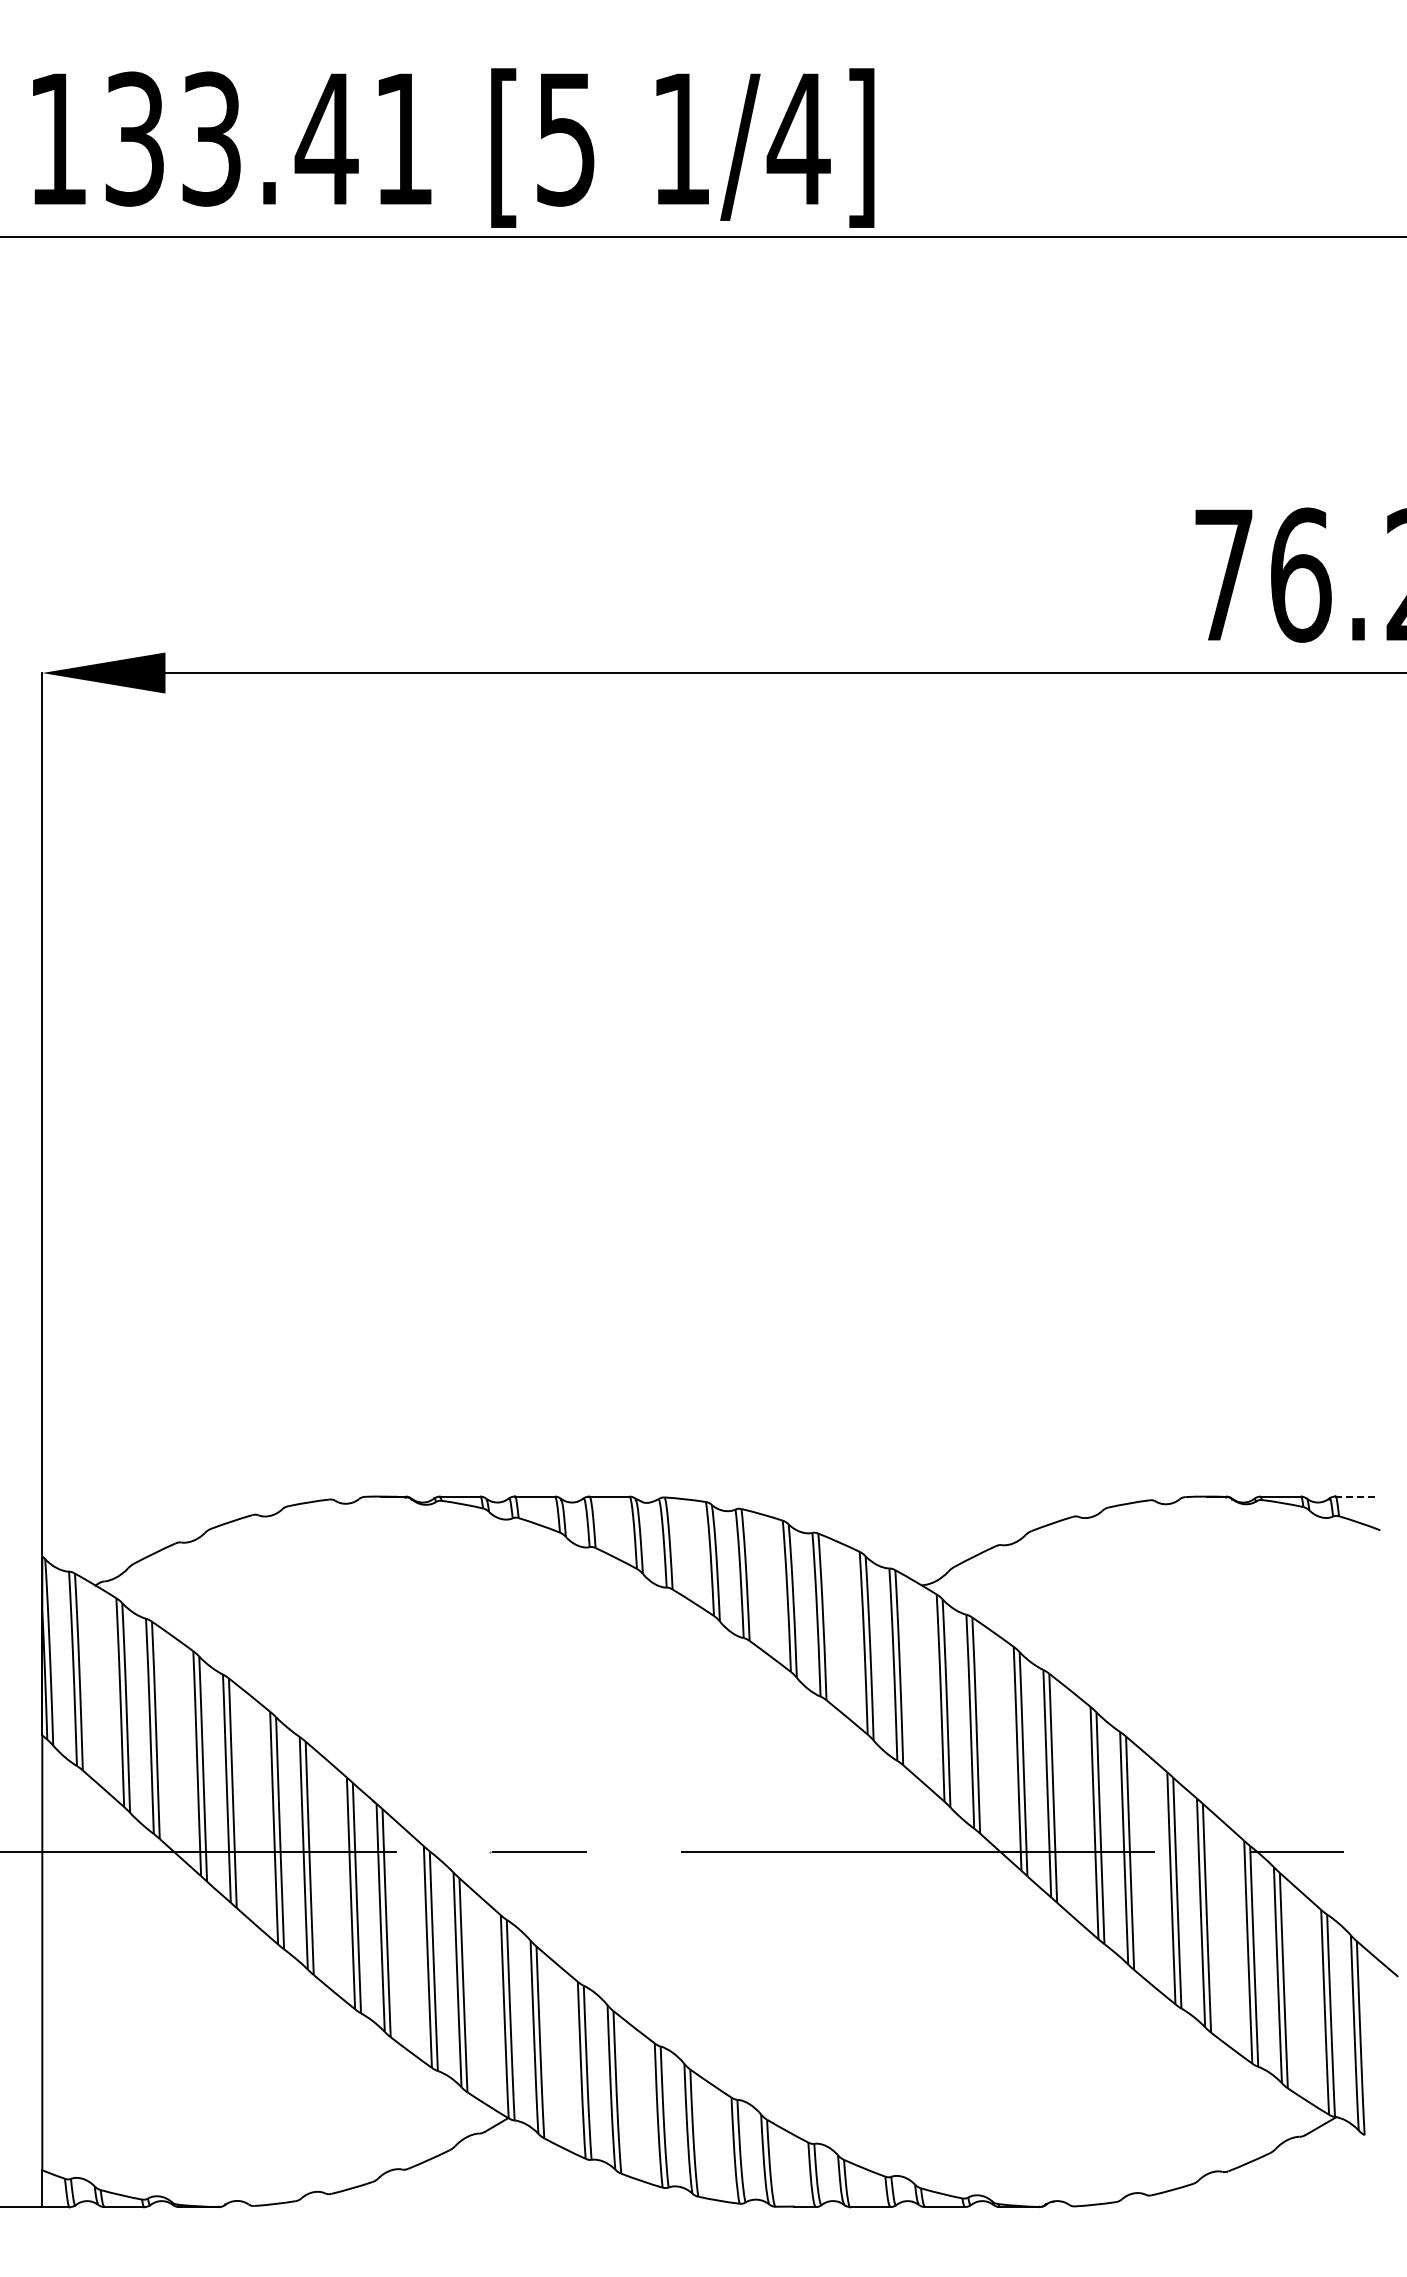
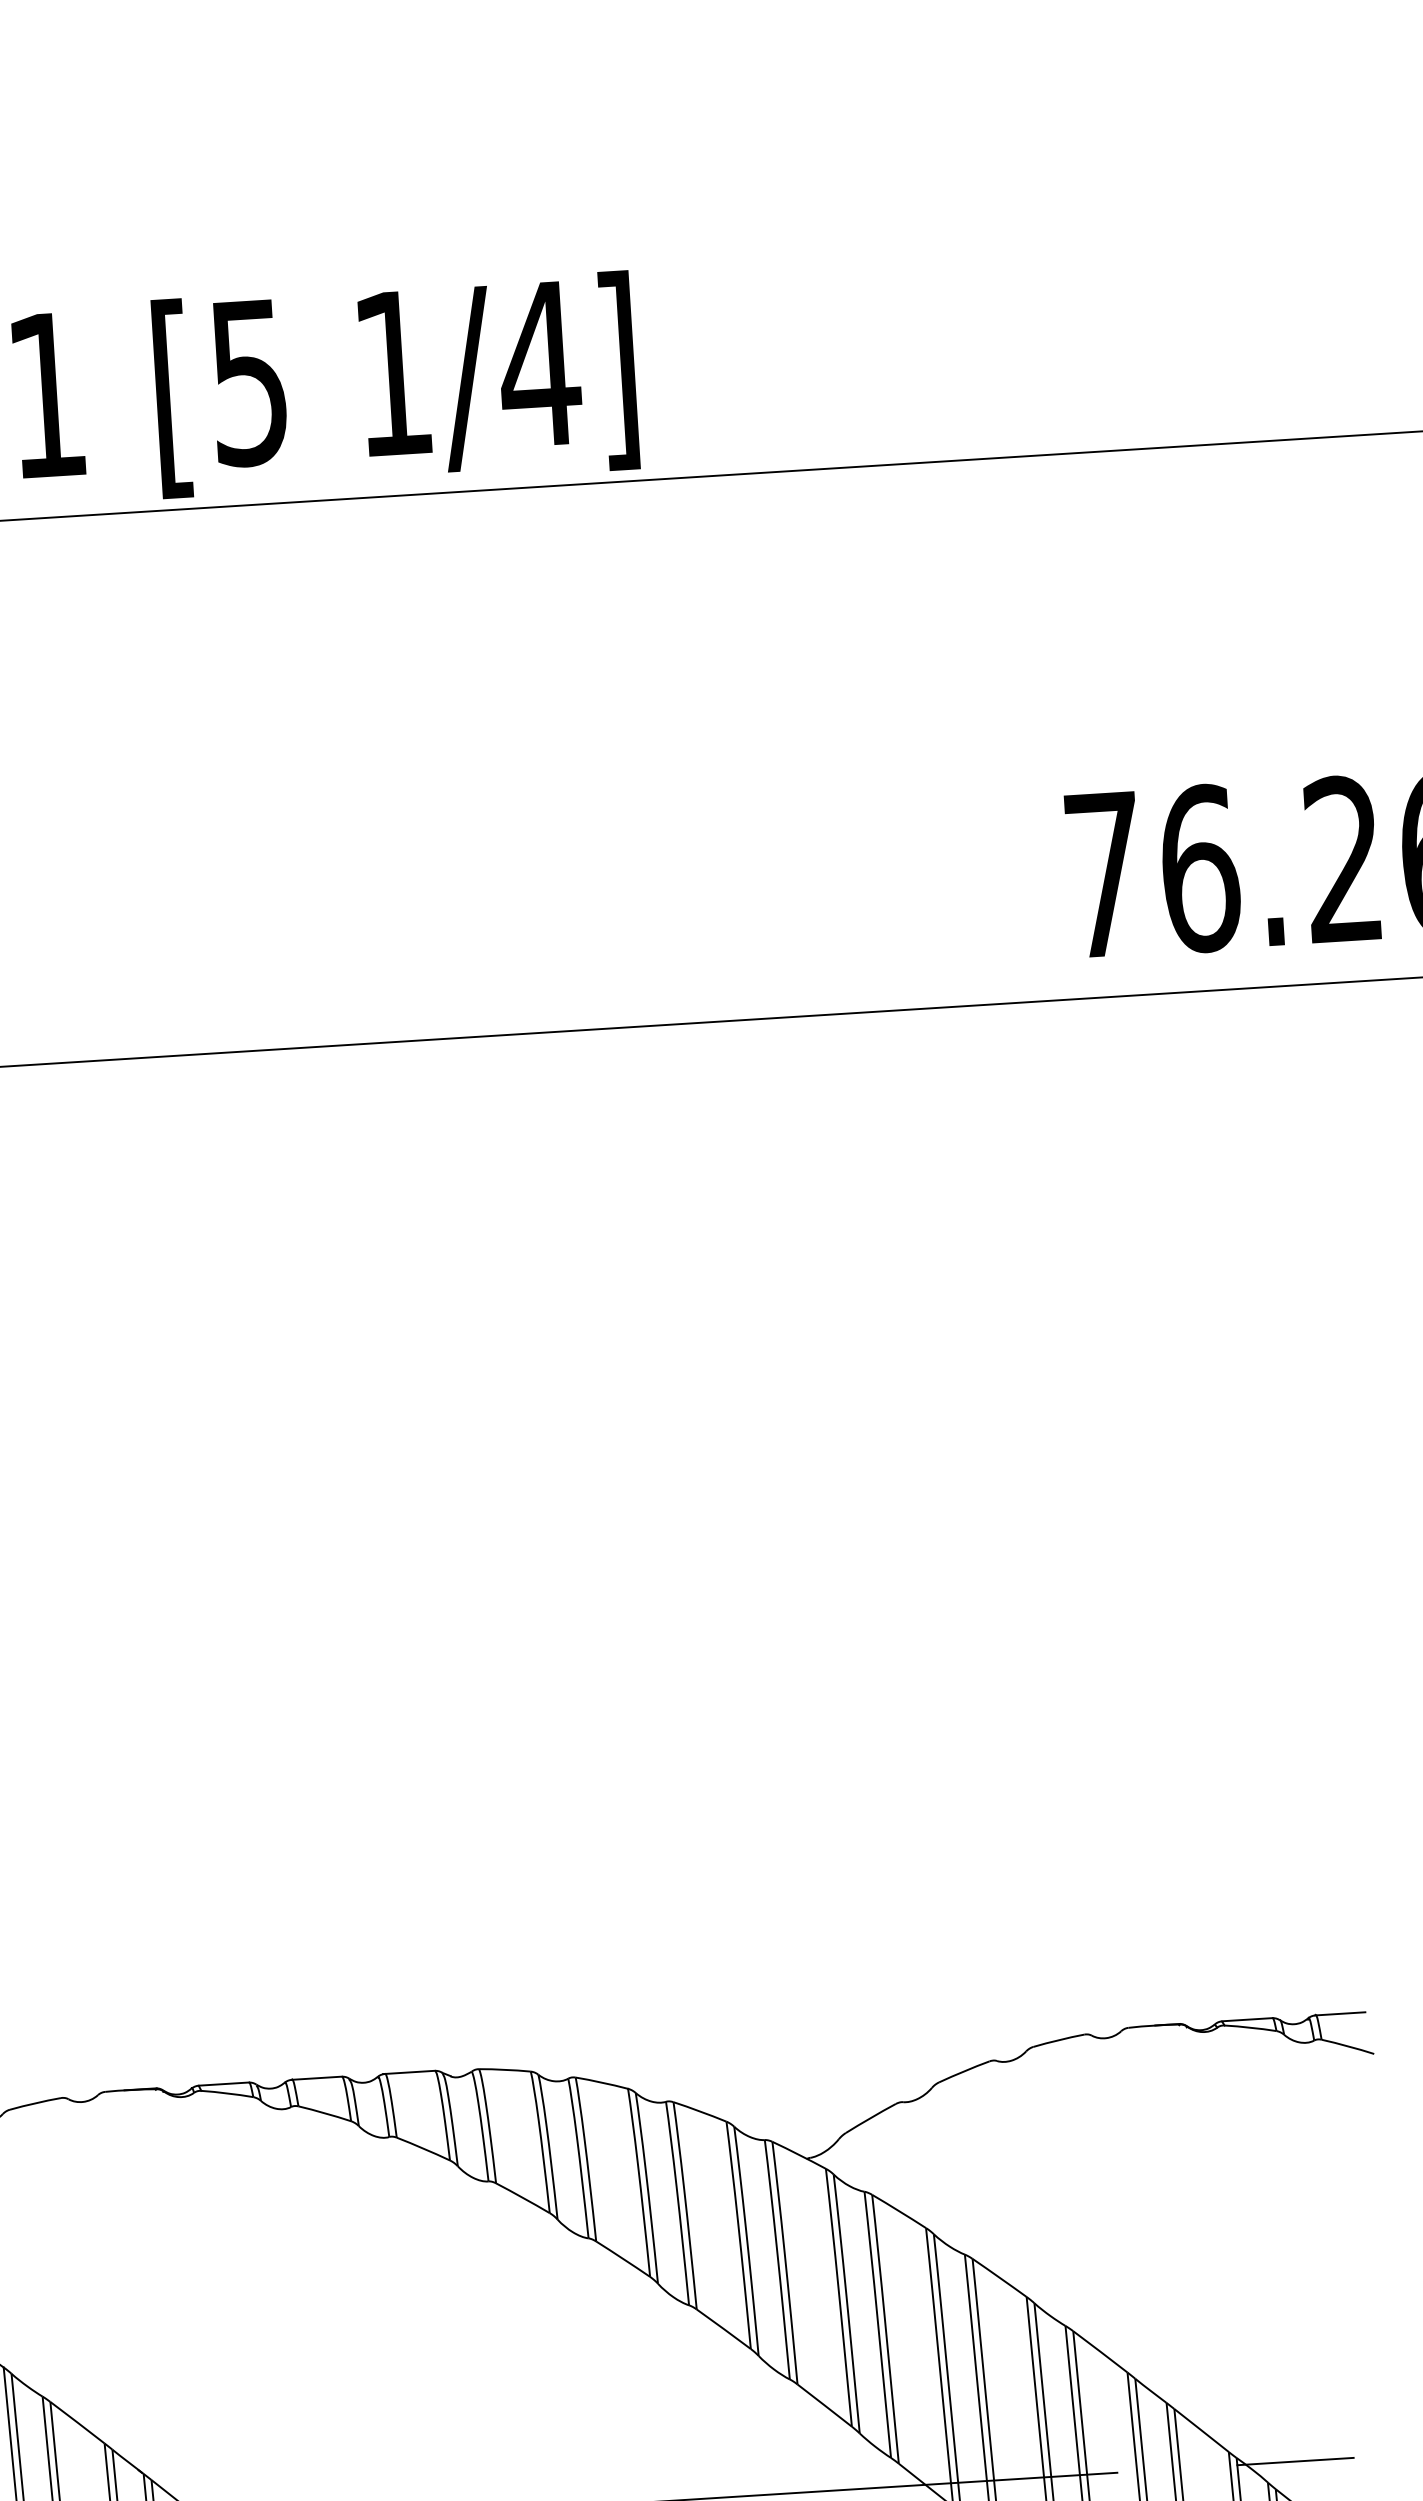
line: (1354, 1496) -> (1339, 2013), dashed -> solid

